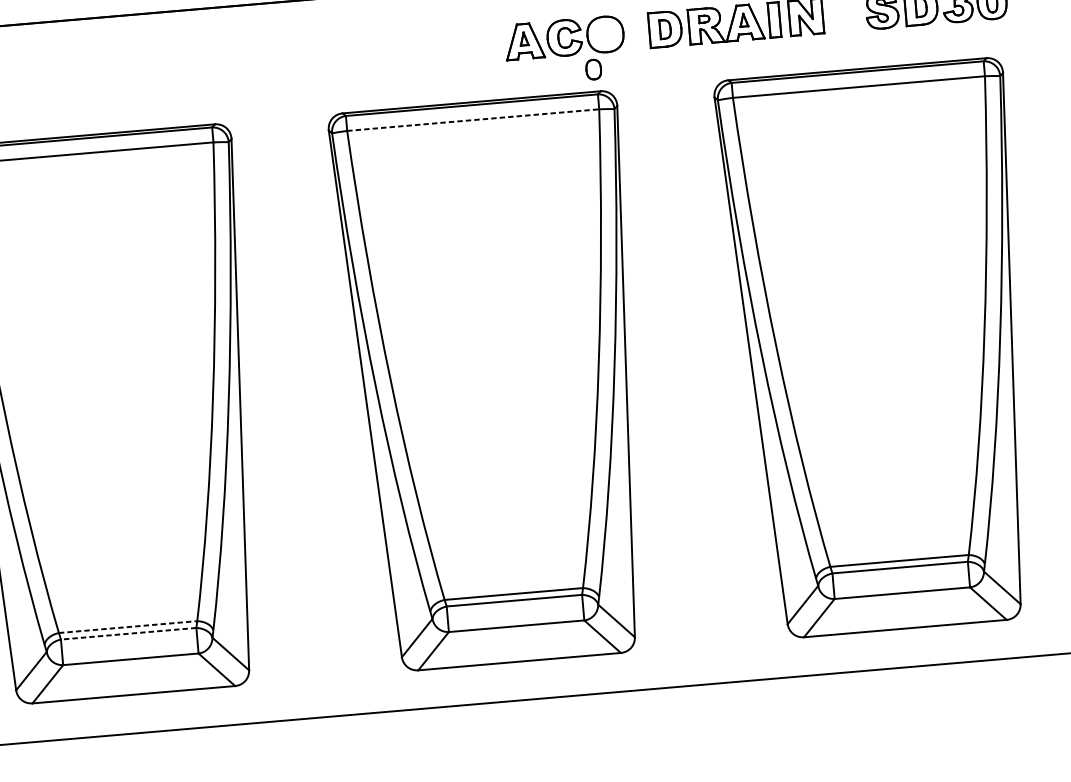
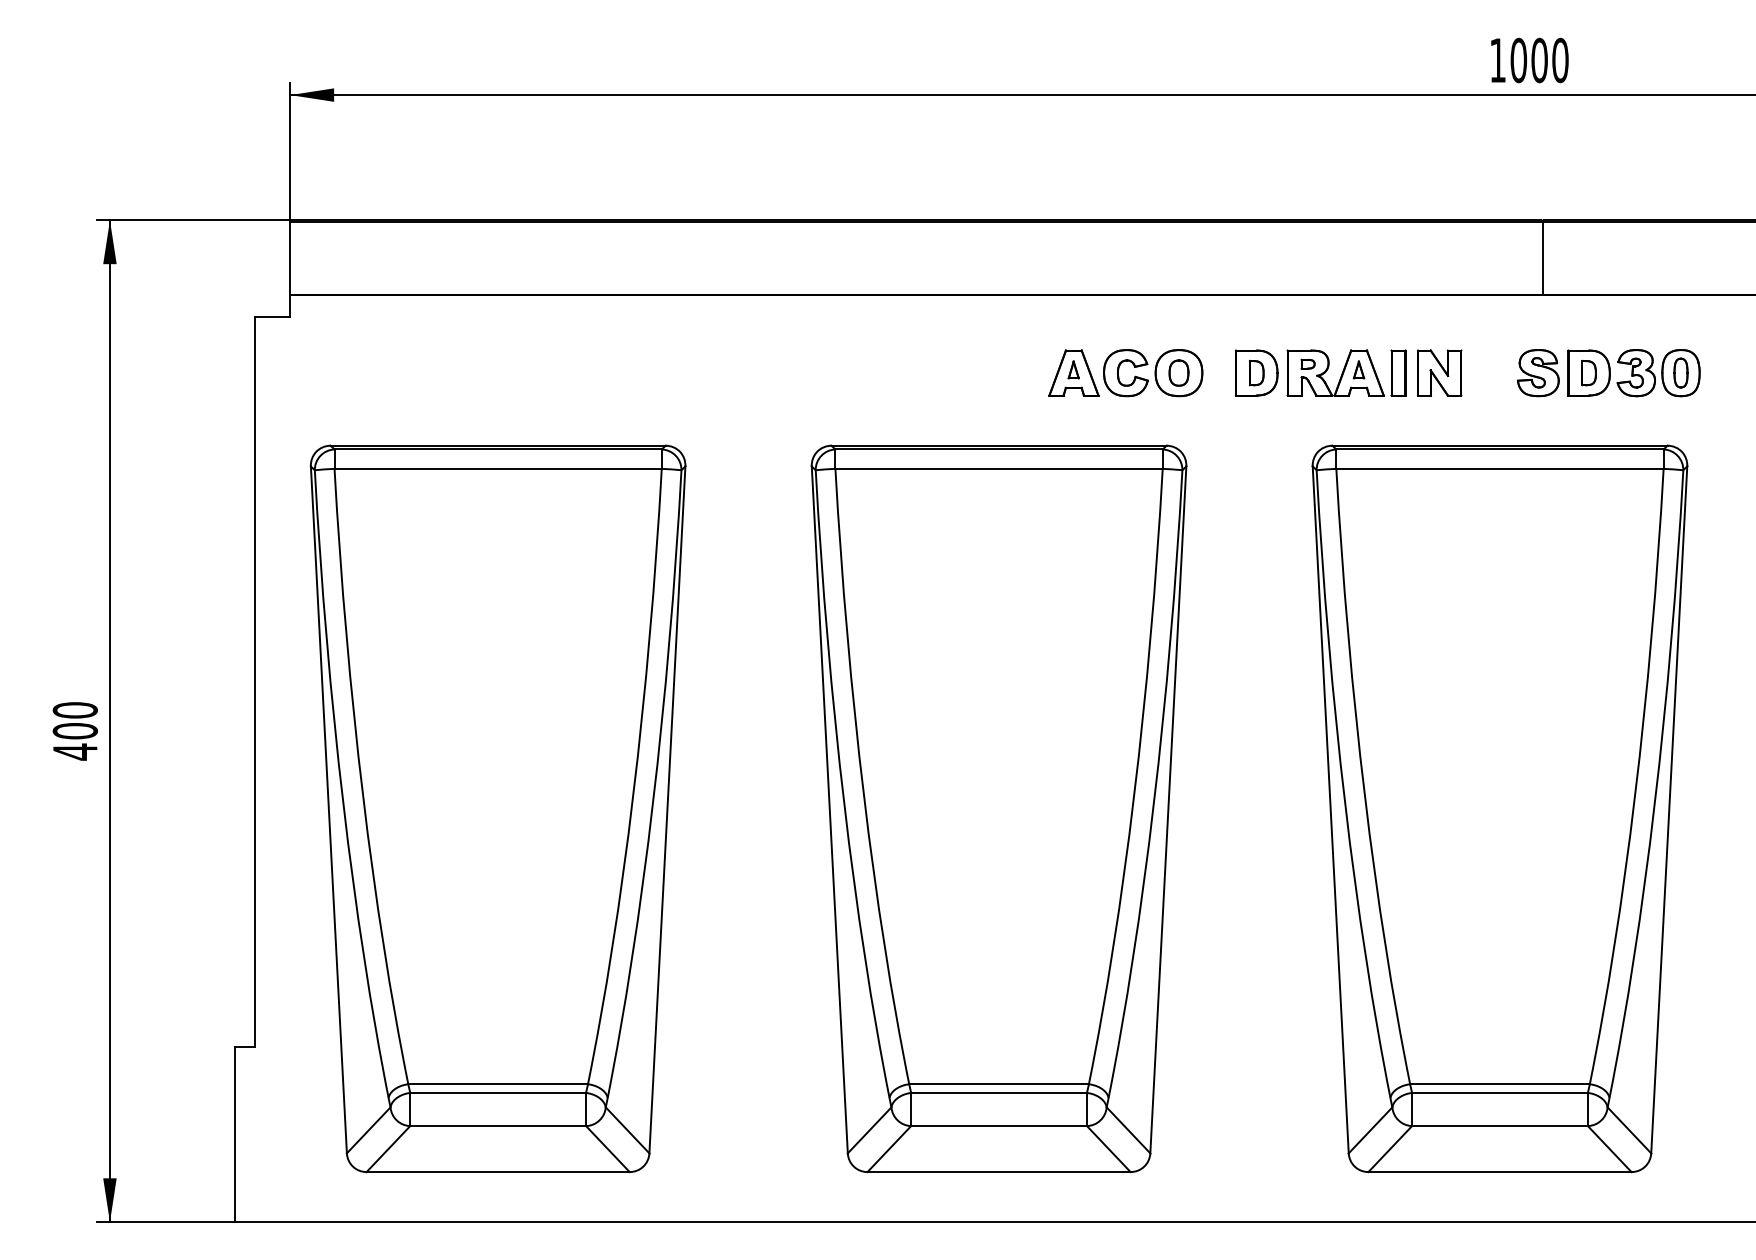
part: (593, 69) -> (1178, 372), moved
line: (473, 119) -> (999, 468), dashed -> solid
line: (128, 627) -> (498, 1084), dashed -> solid
line: (128, 633) -> (498, 1092), dashed -> solid

